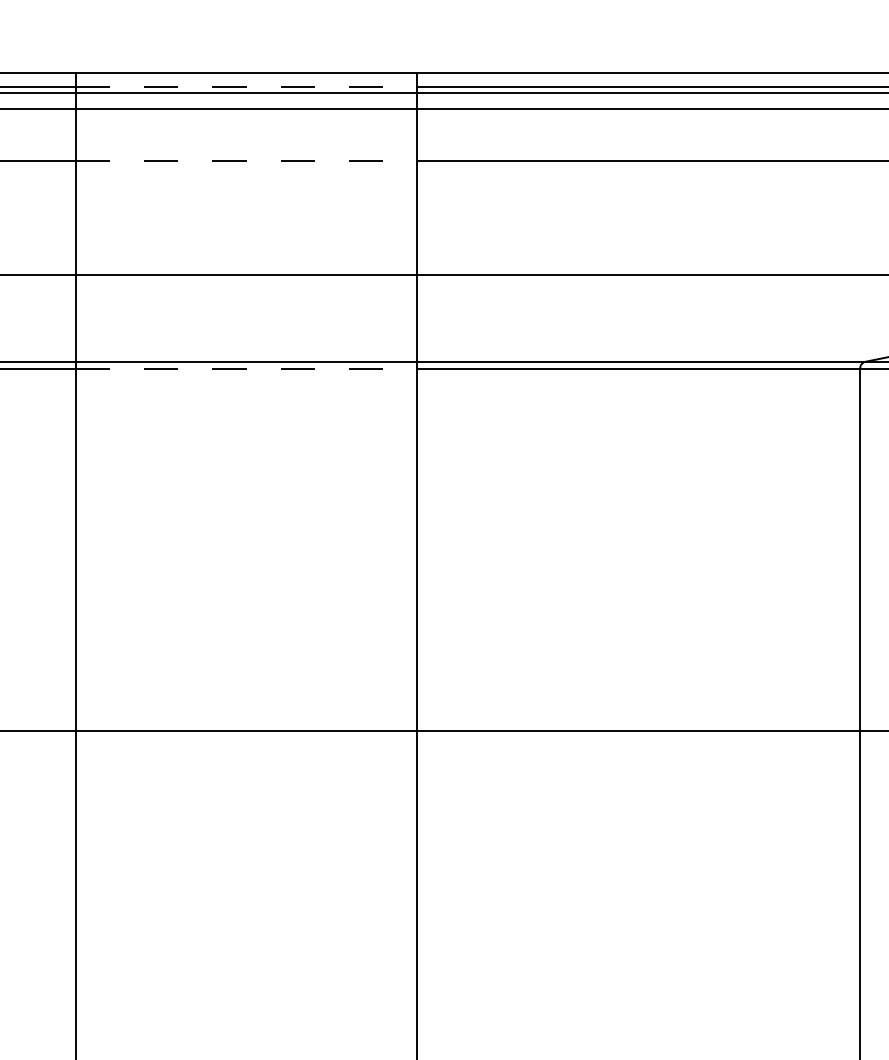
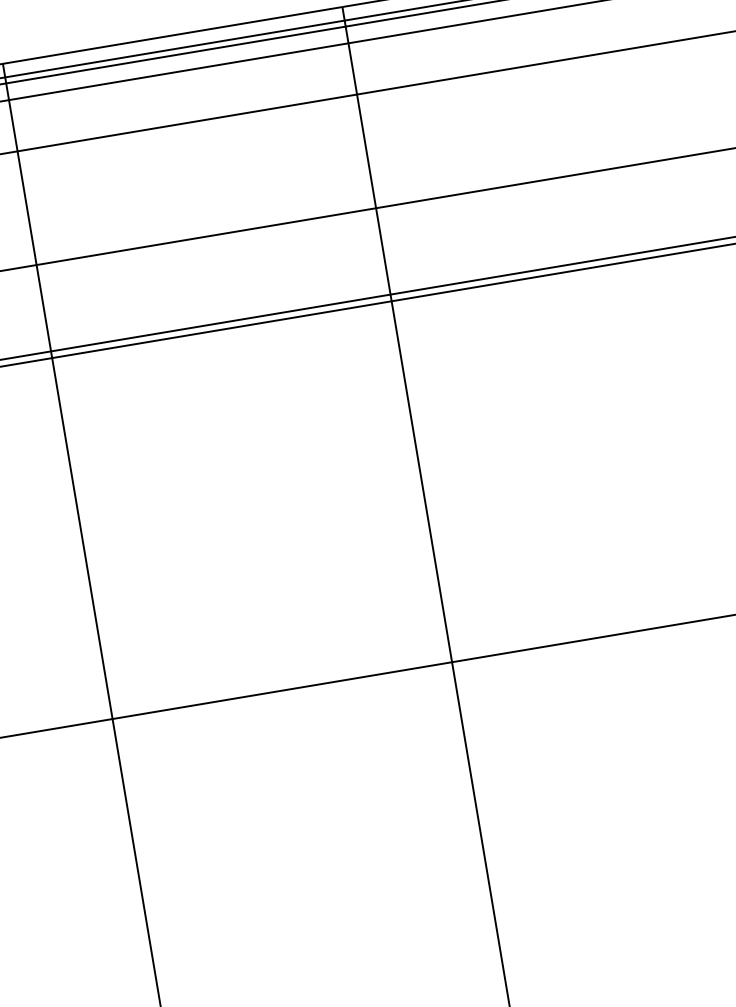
line: (246, 86) -> (174, 48), dashed -> solid
line: (246, 160) -> (187, 122), dashed -> solid
line: (246, 368) -> (221, 329), dashed -> solid

